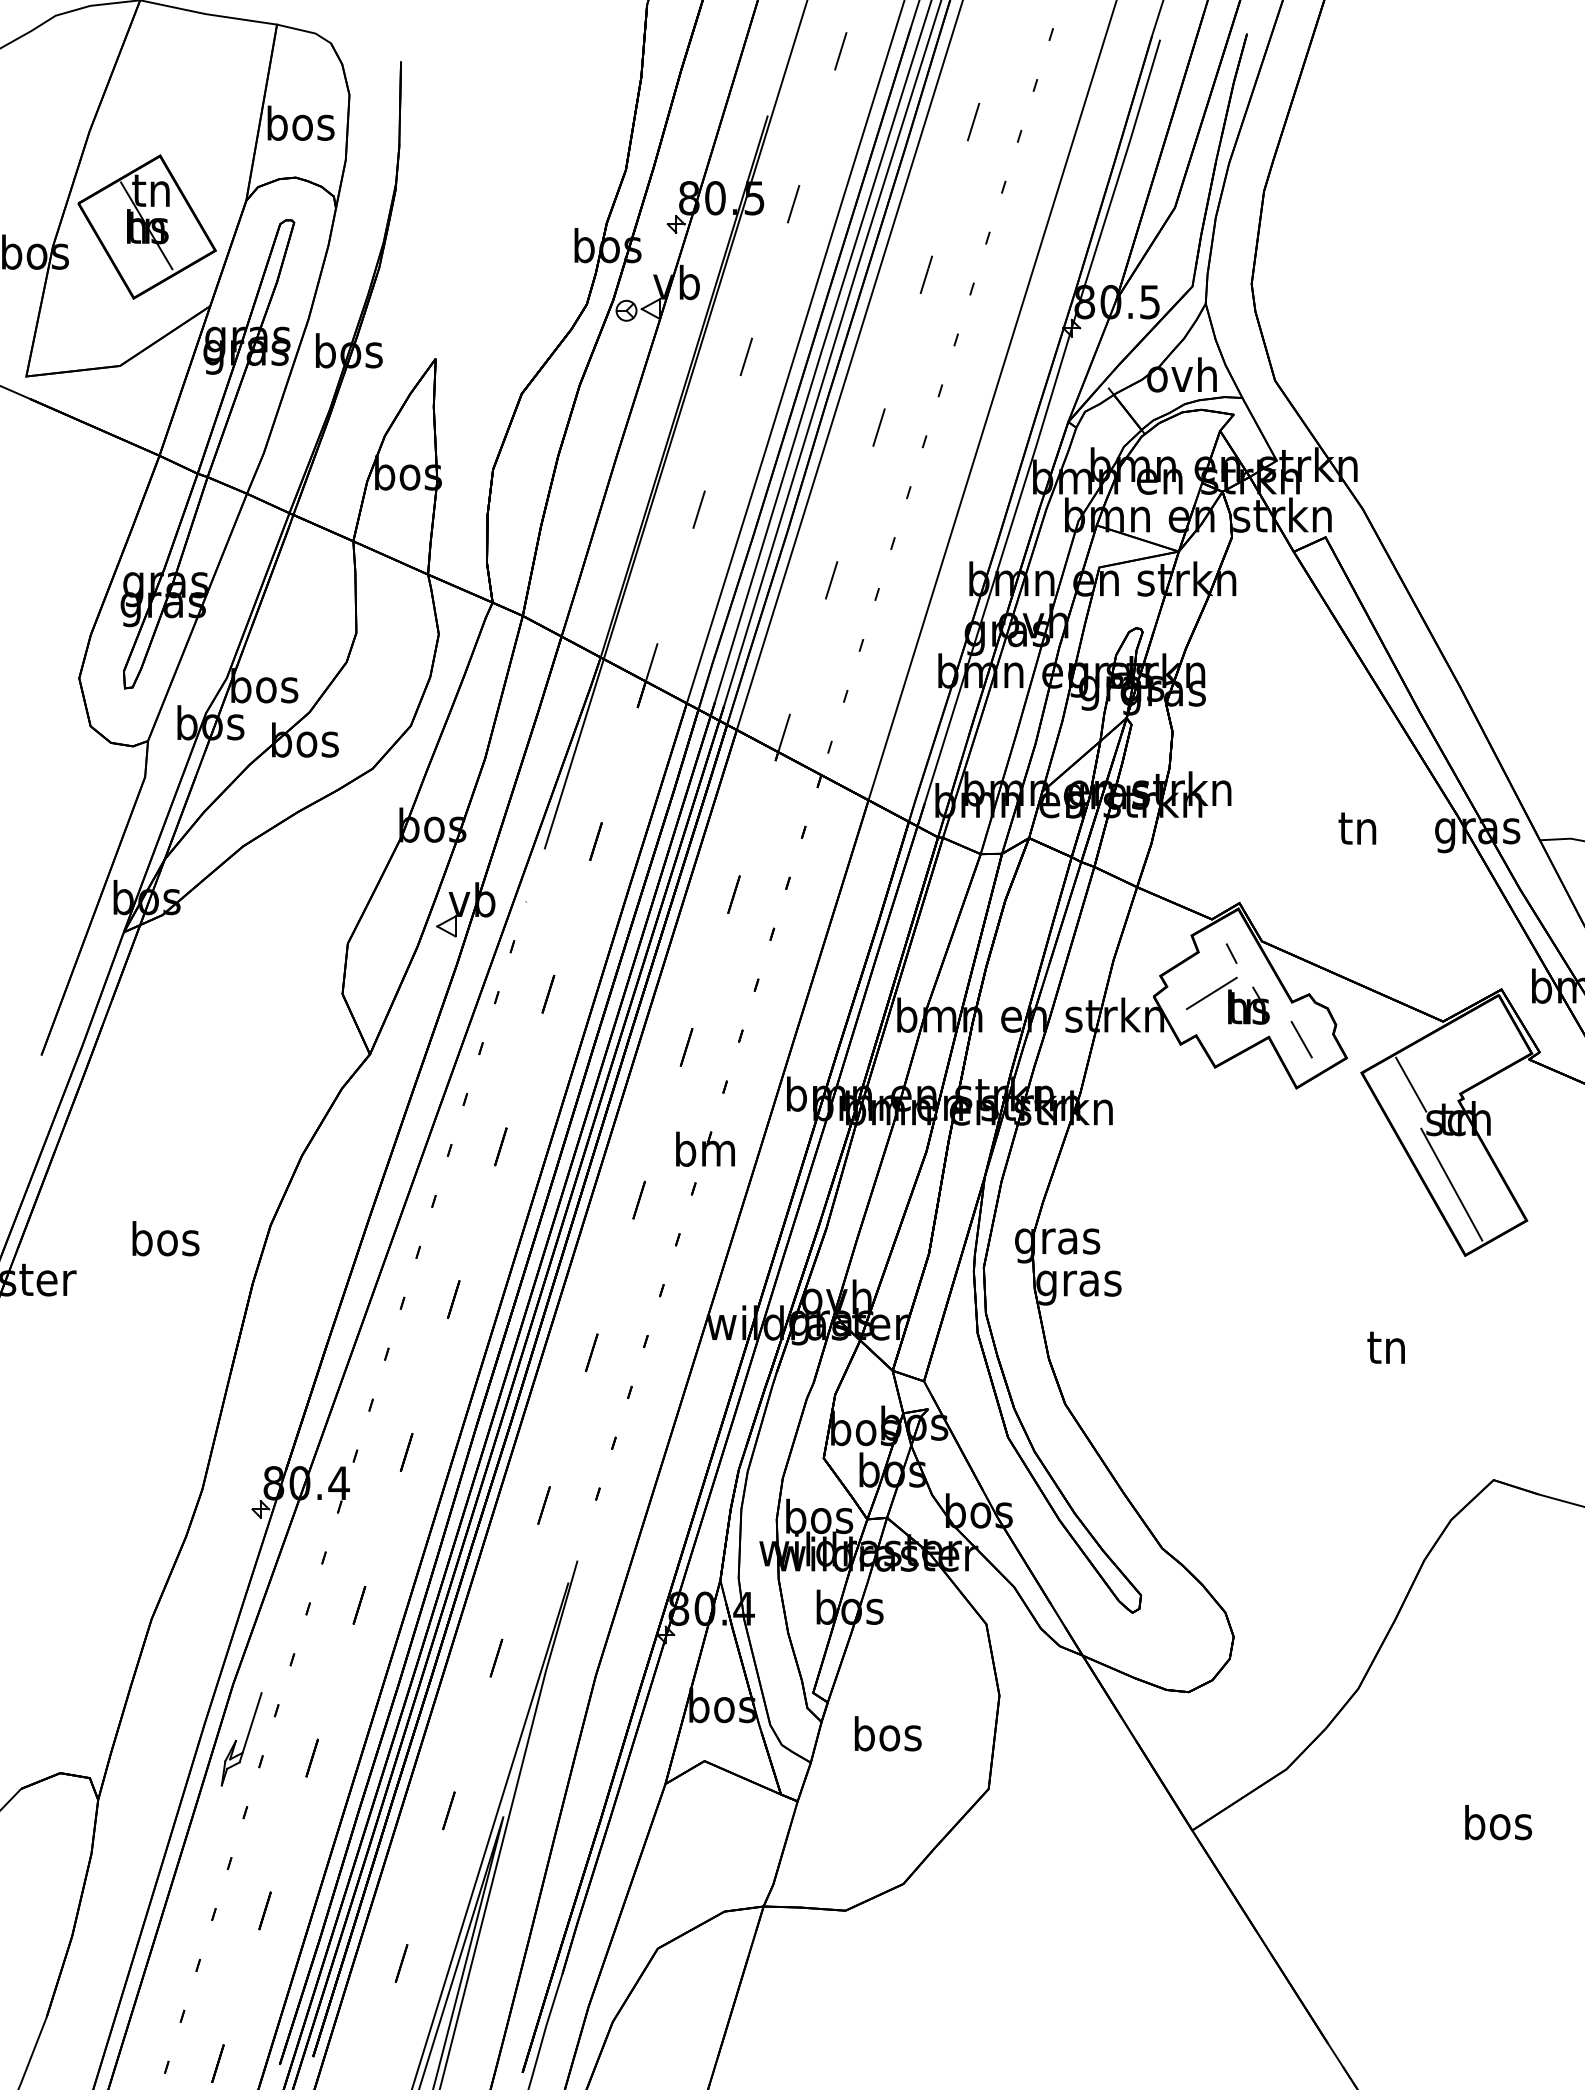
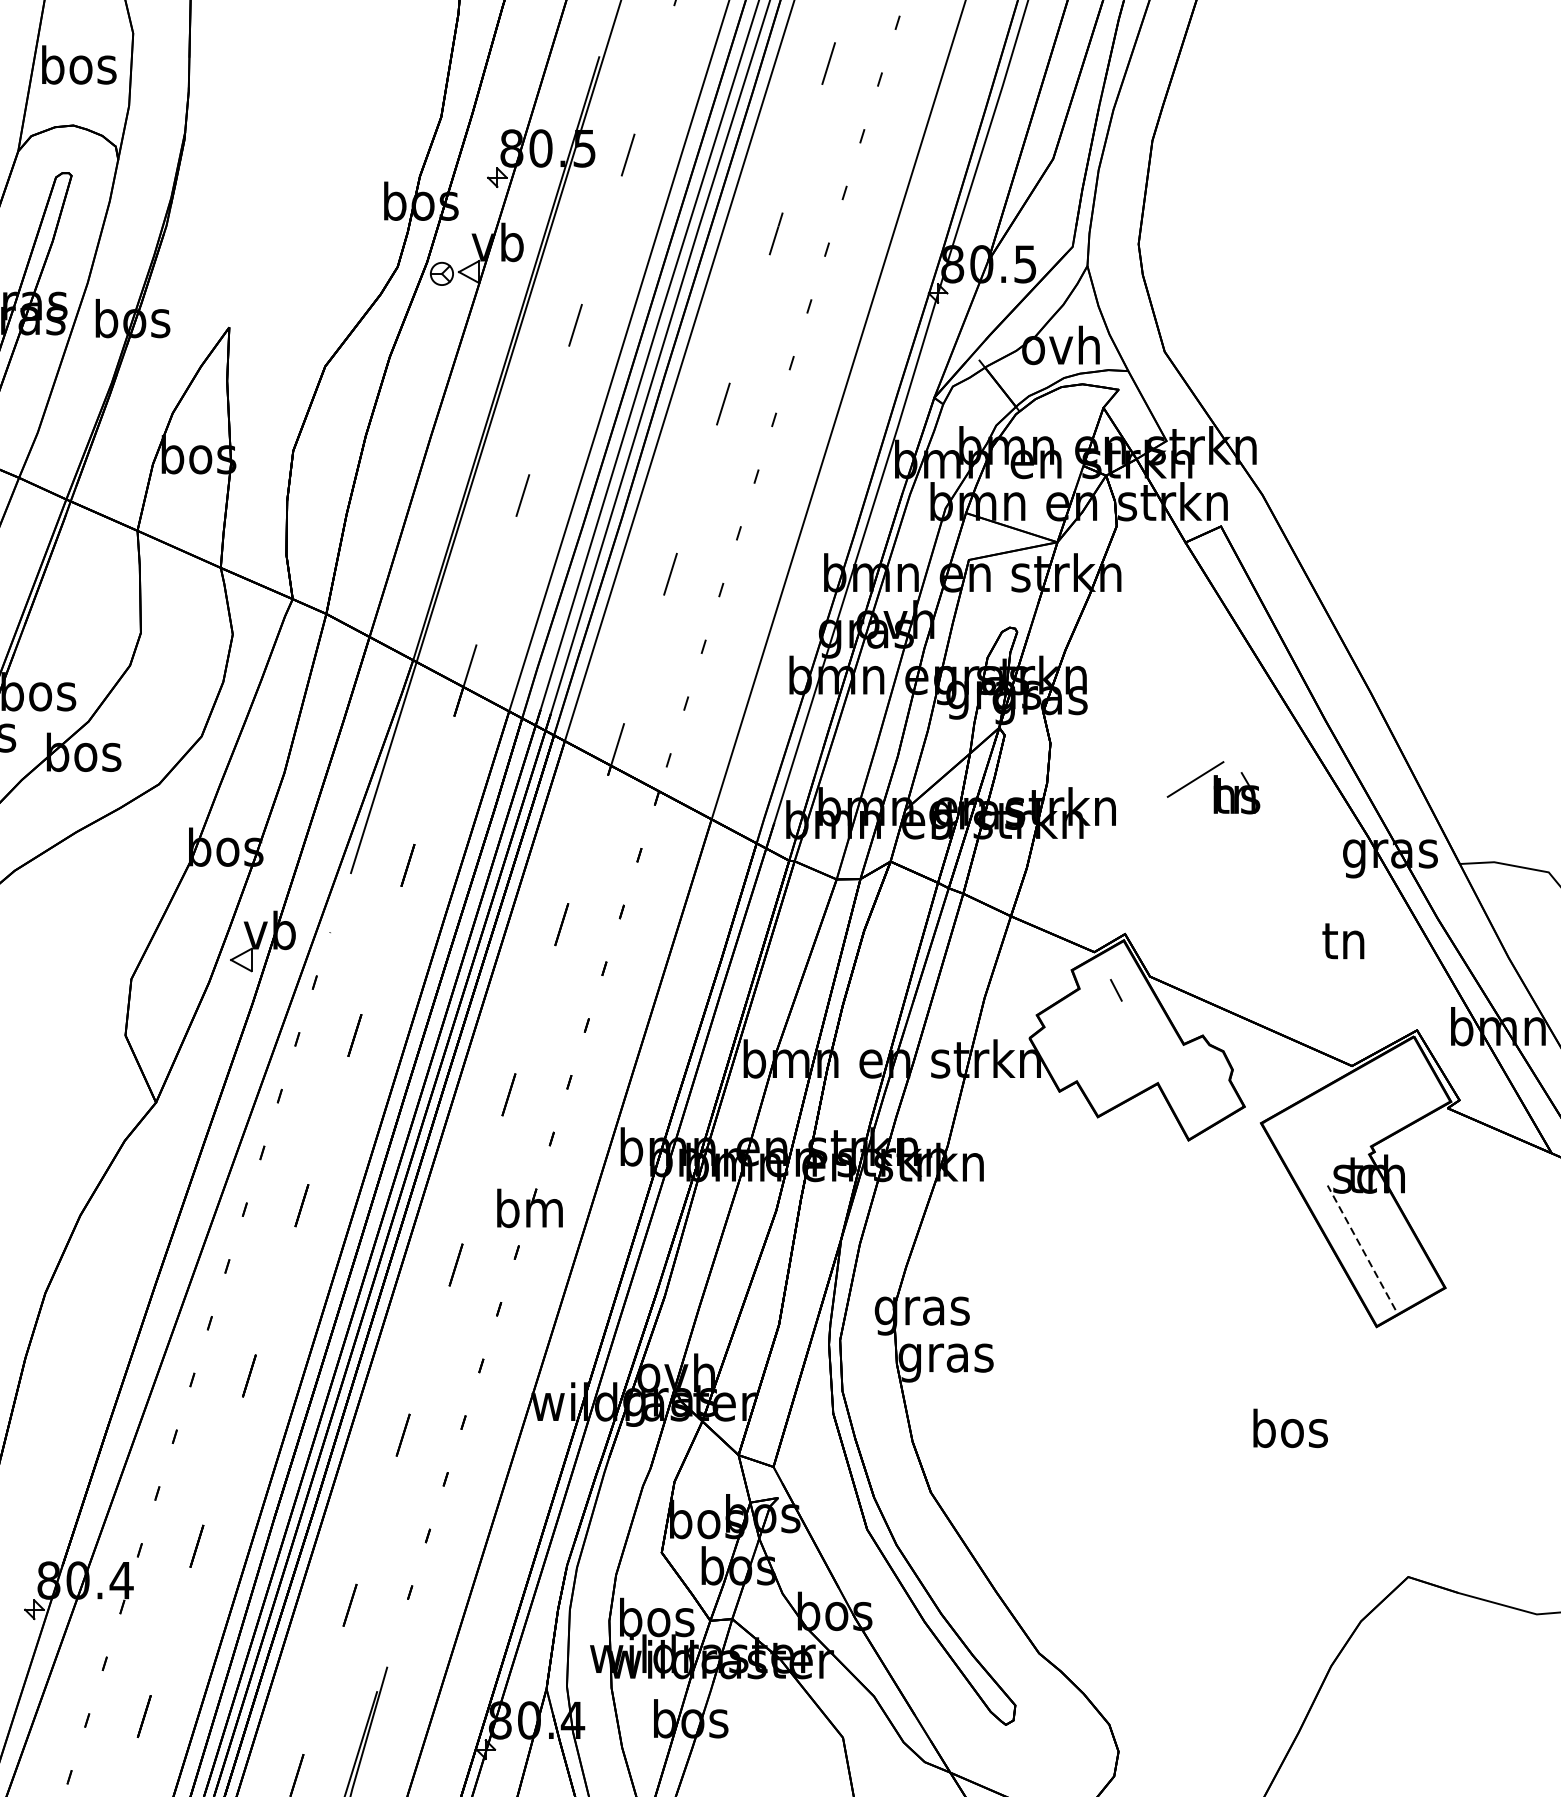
text: (1357, 828) -> (1343, 941), moved
part: (1227, 1000) -> (1213, 787), moved
line: (1301, 1039) -> (1194, 1086), removed
line: (1411, 1084) -> (1316, 1136), removed
line: (1451, 1184) -> (1361, 1247), solid -> dashed
text: (1387, 1346) -> (1289, 1428), tn -> bos

